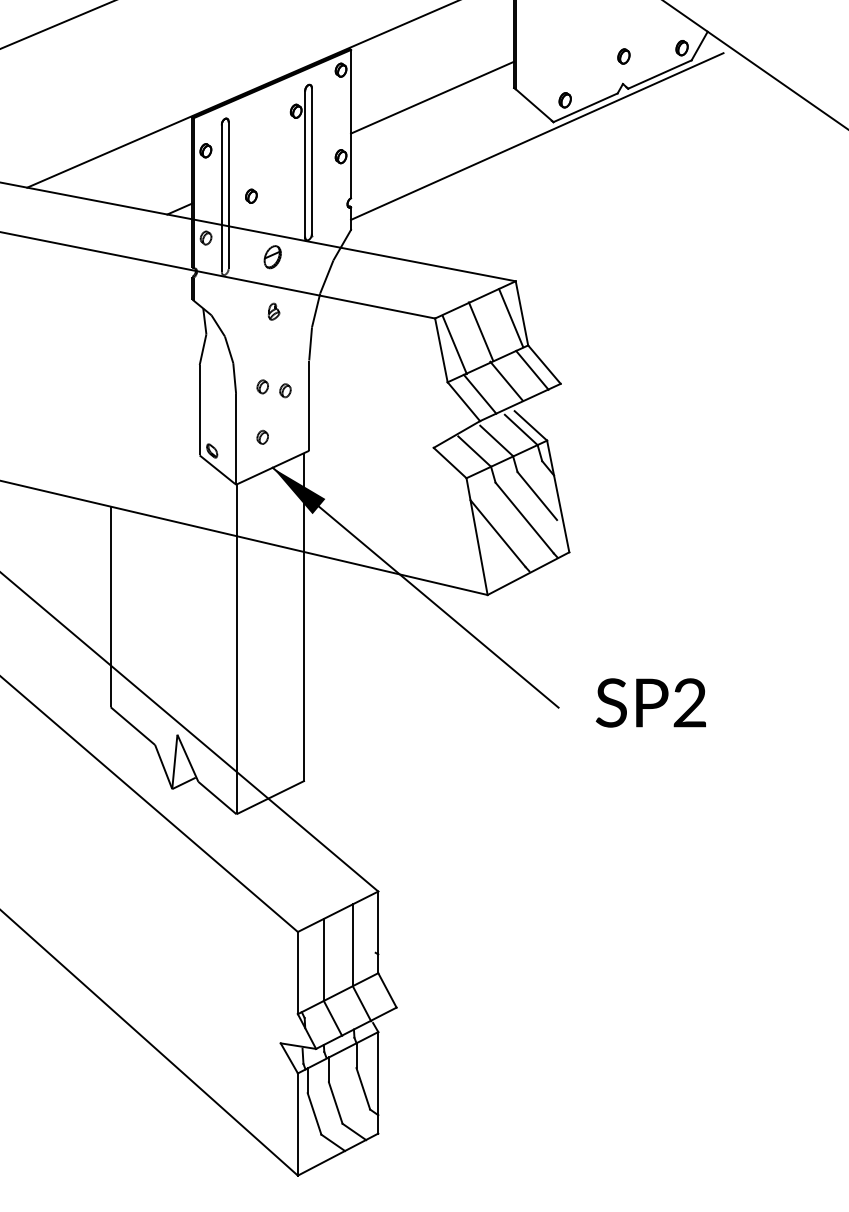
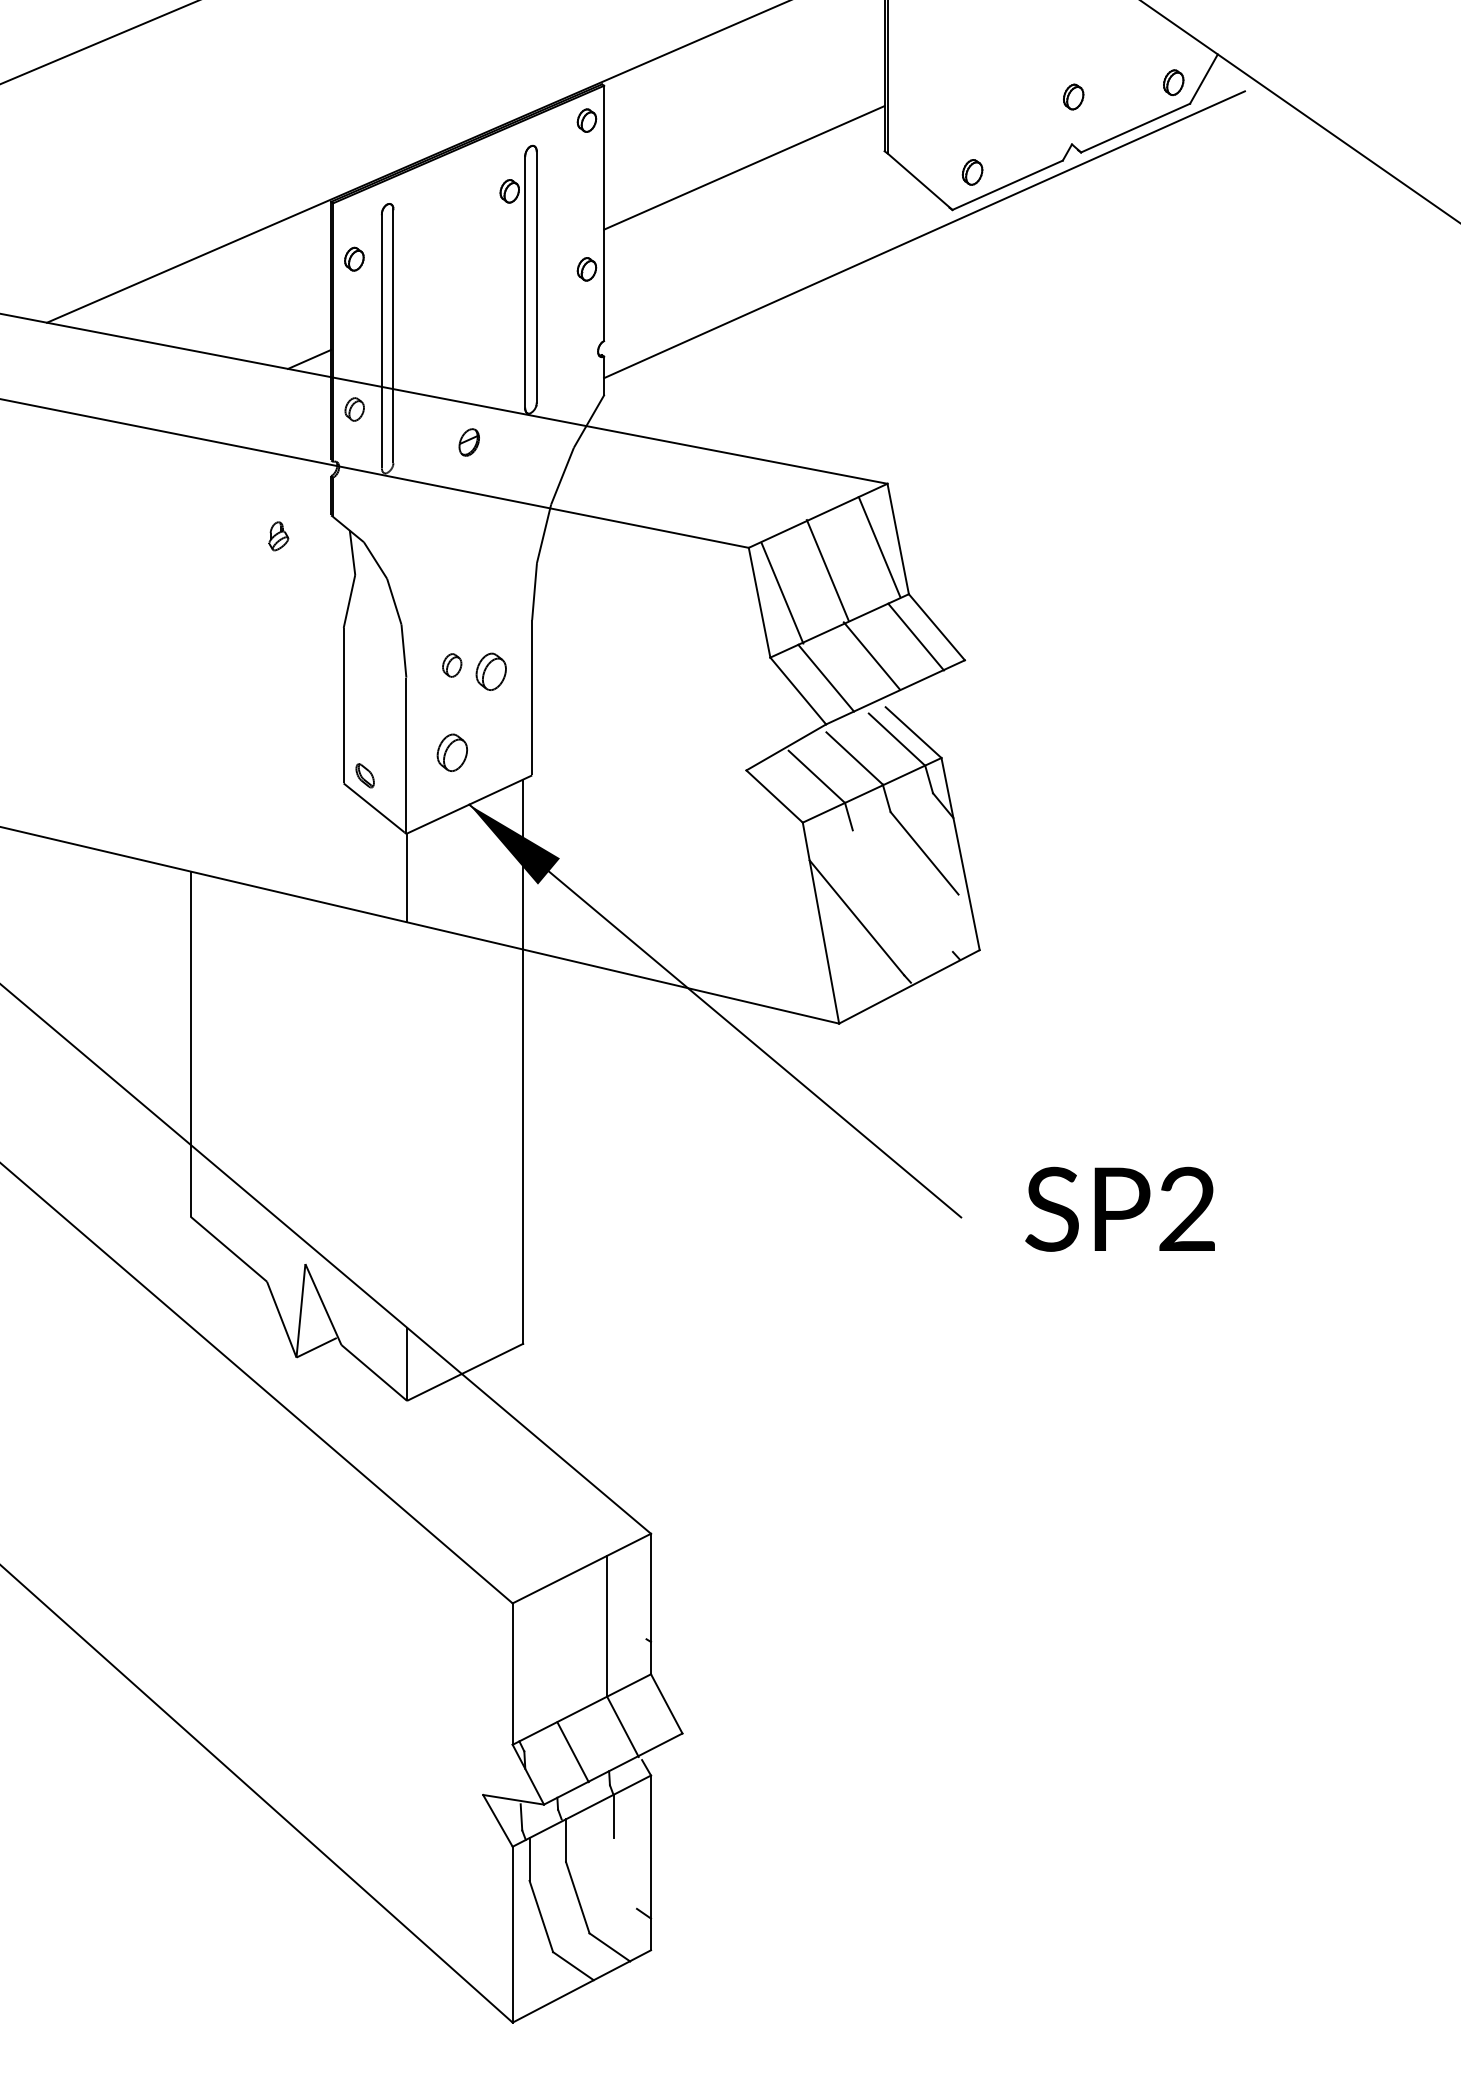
part: (251, 195) -> (432, 336), removed
part: (272, 257) -> (468, 442), size x0.7
part: (273, 311) -> (277, 535), moved
part: (285, 390) -> (491, 671), size x1.6
part: (262, 436) -> (451, 750), size x1.6
line: (524, 517) -> (902, 890), removed
line: (236, 653) -> (407, 1124), removed
line: (323, 959) -> (556, 1650), removed
line: (363, 1088) -> (625, 1872), removed

